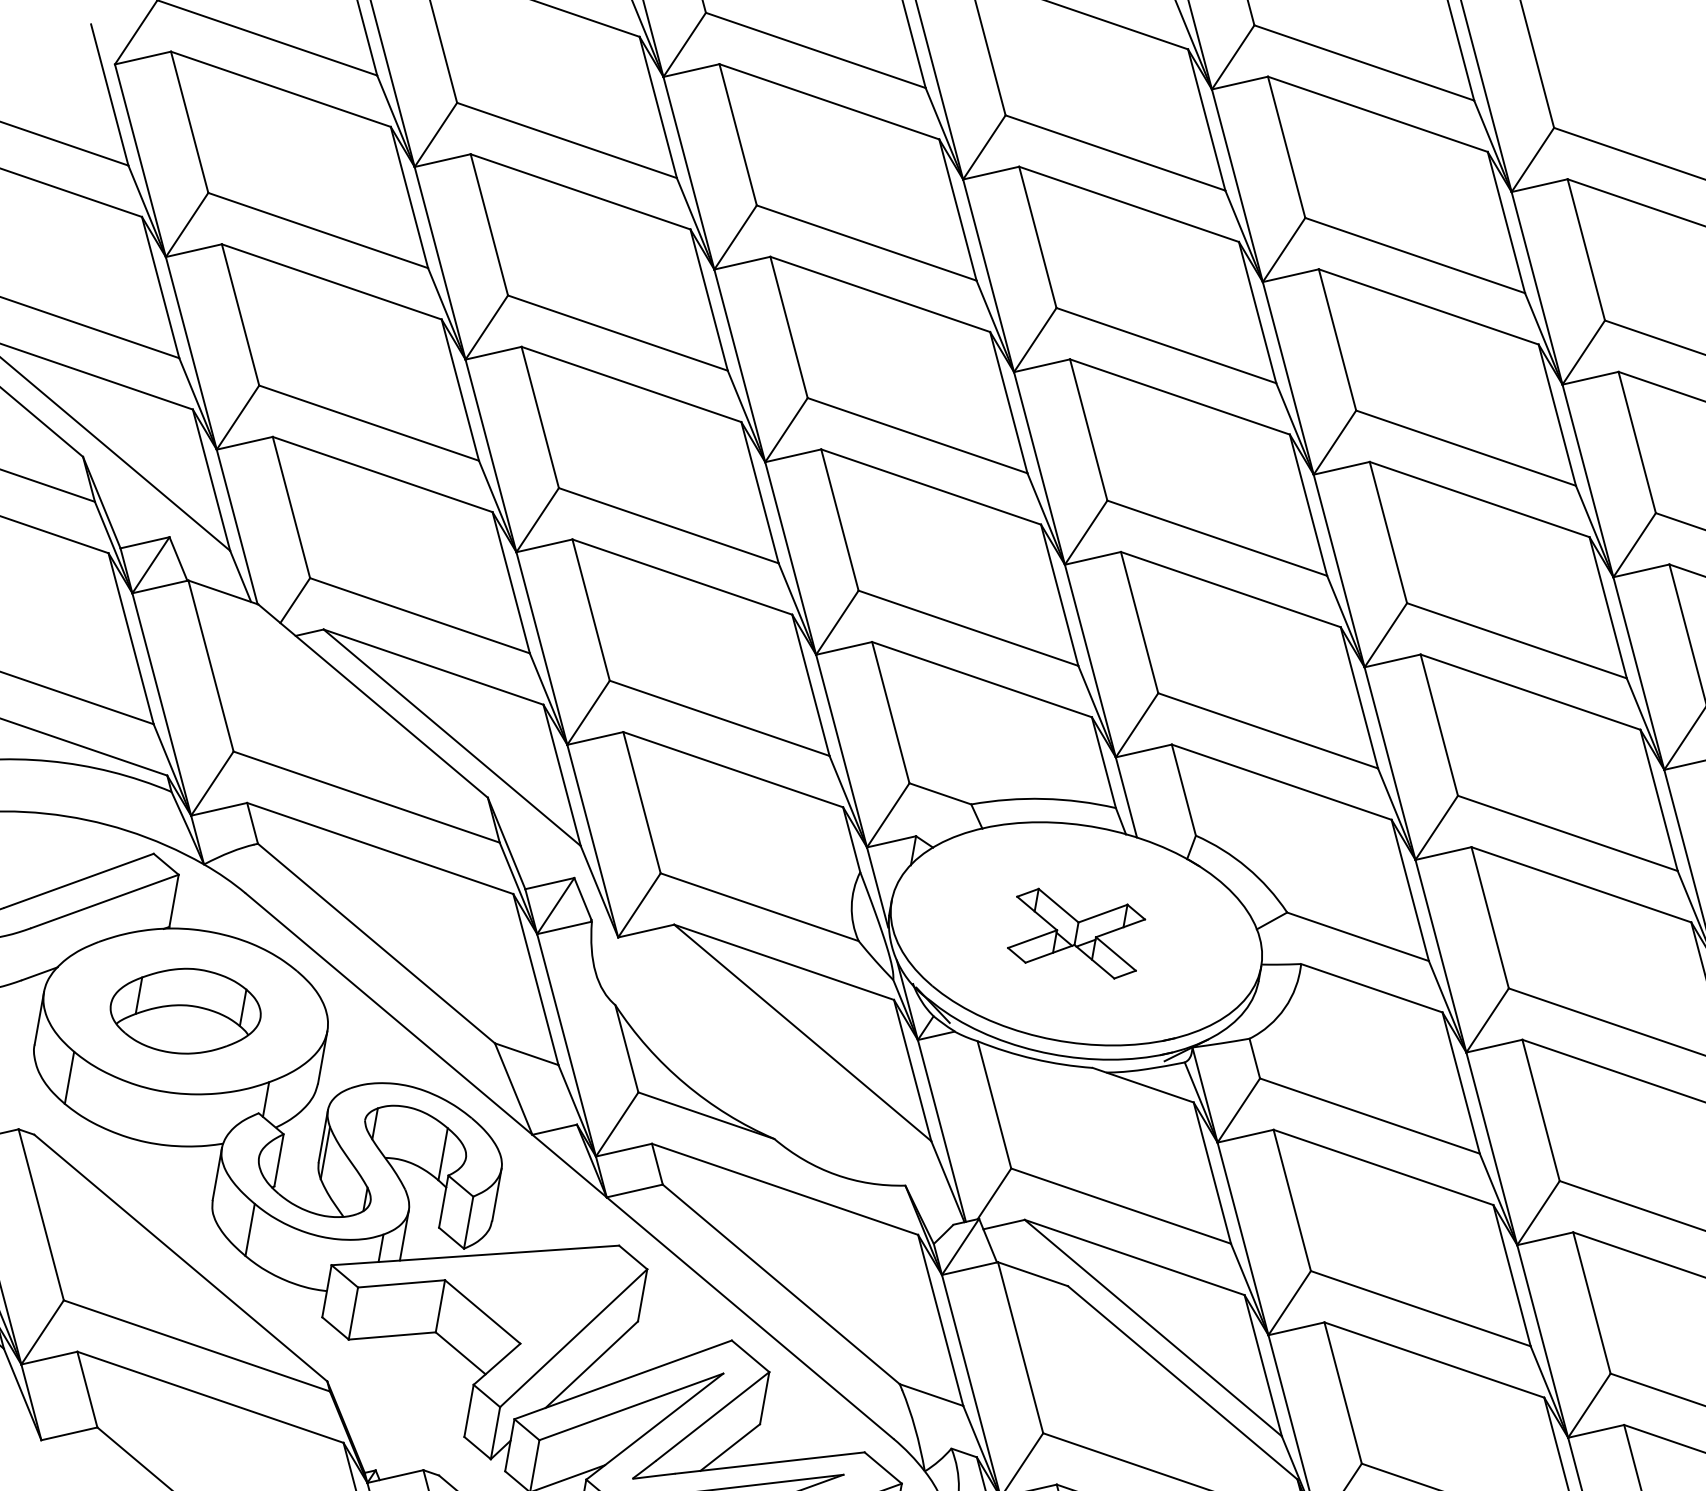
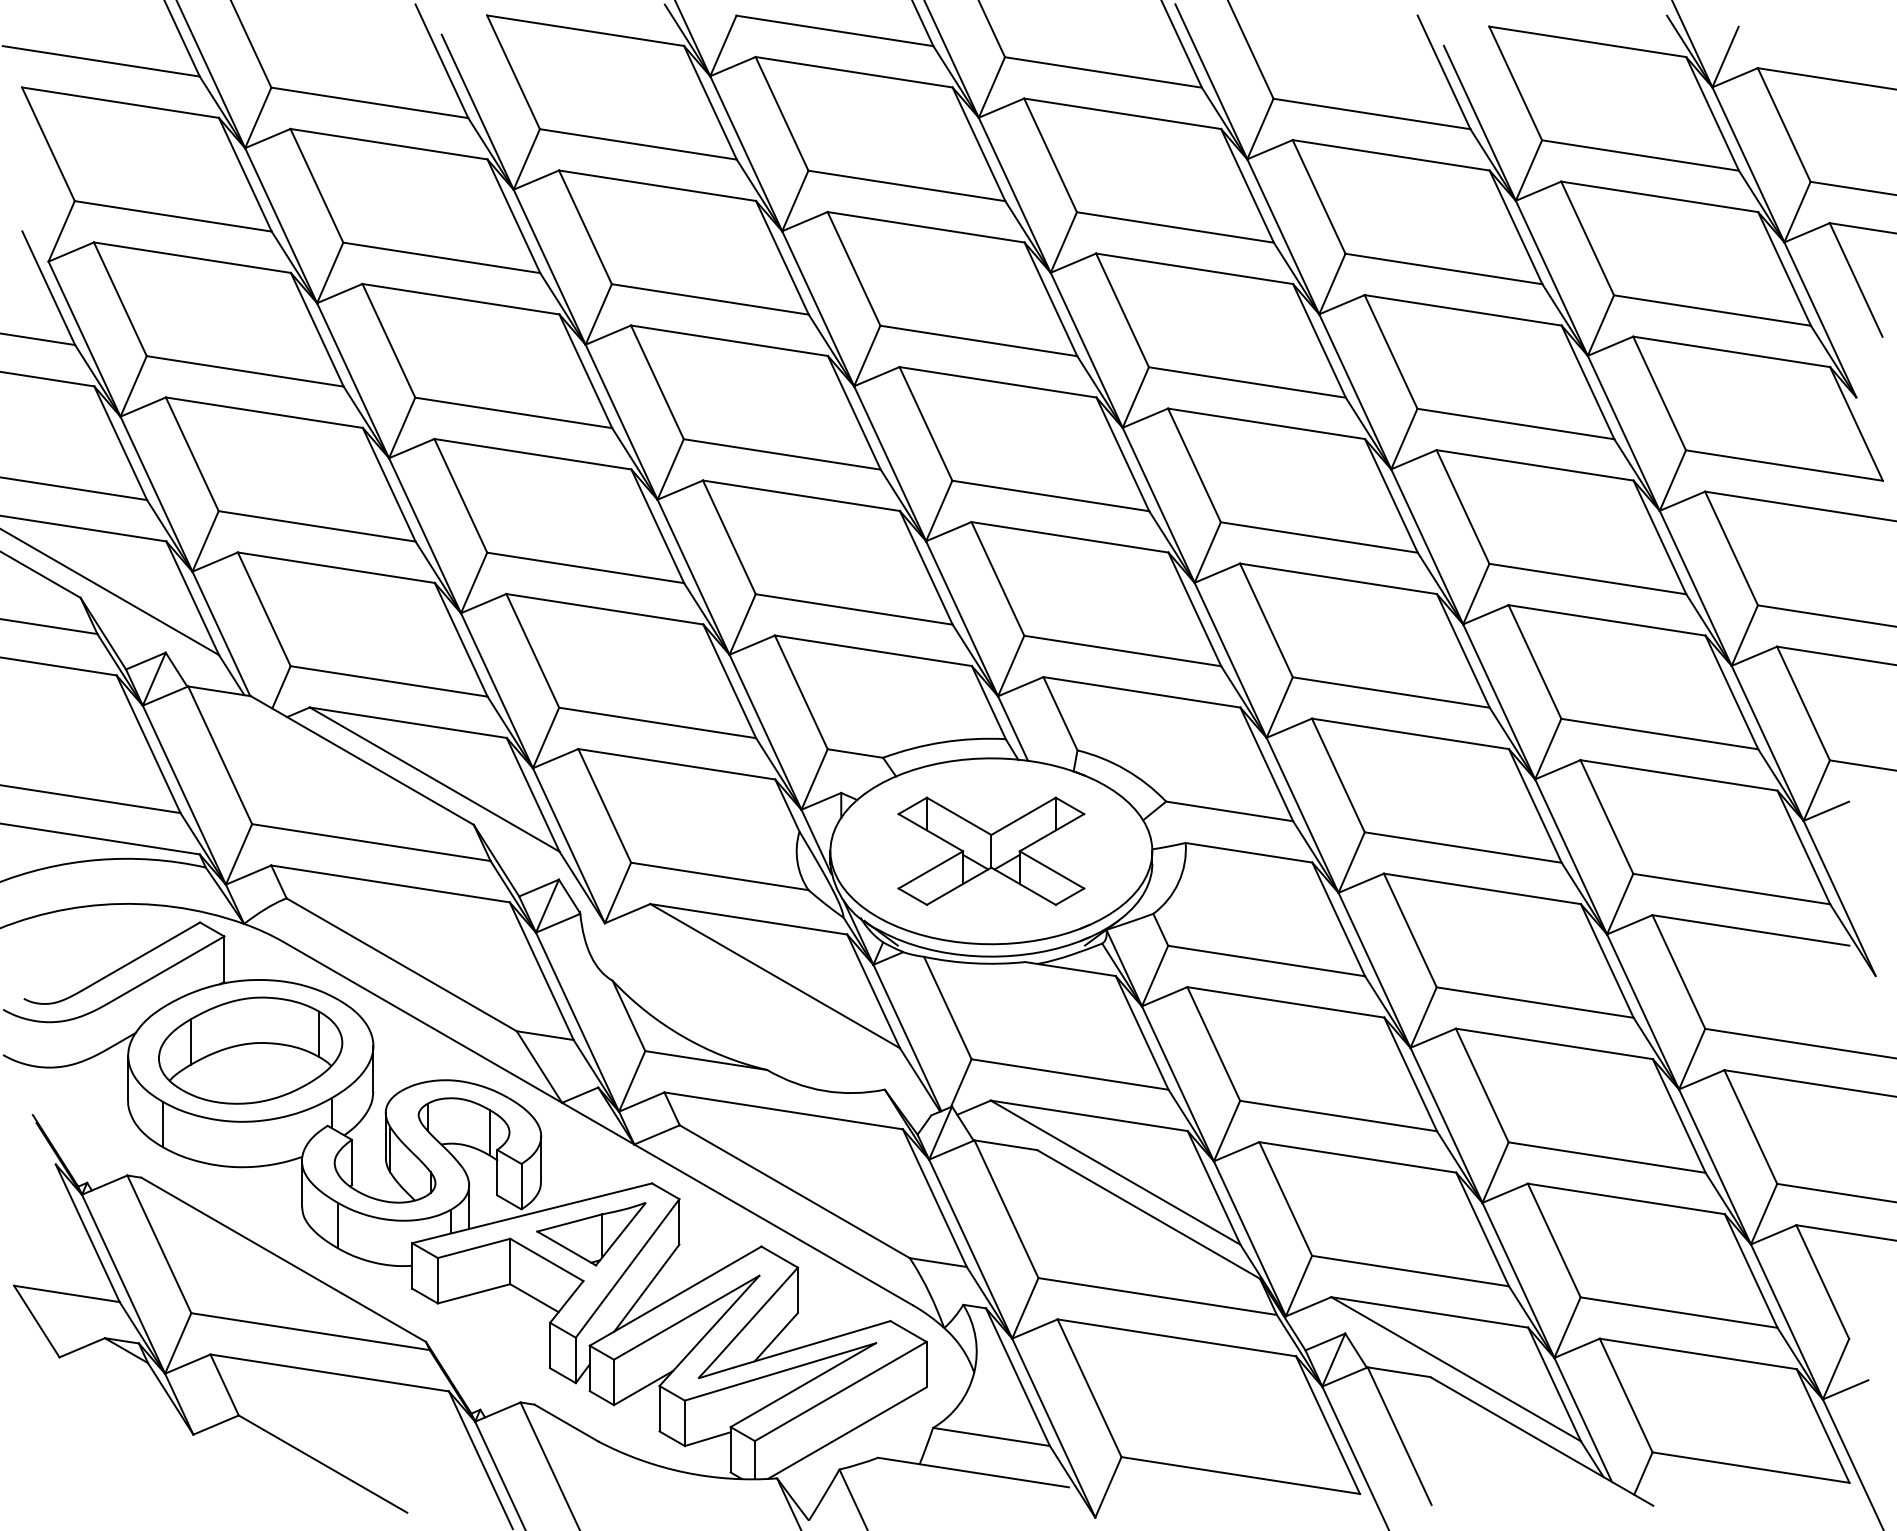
part: (1076, 932) -> (991, 850), size x1.67
part: (185, 1011) -> (250, 1050), size x1.43
part: (539, 1291) -> (591, 1234), added

